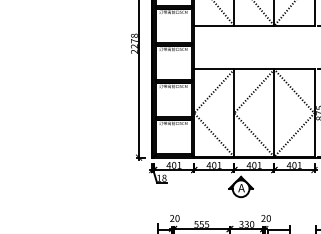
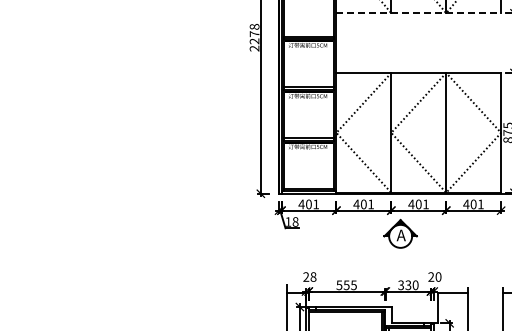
line: (254, 26) -> (419, 13), solid -> dashed
text: (177, 218) -> (313, 277), 20 -> 28

